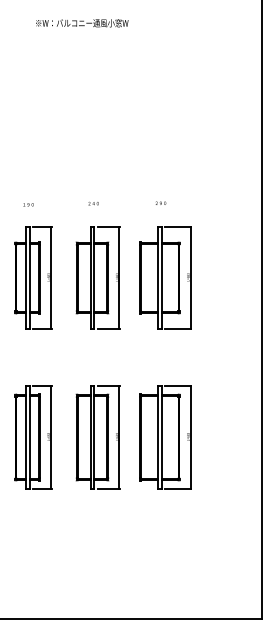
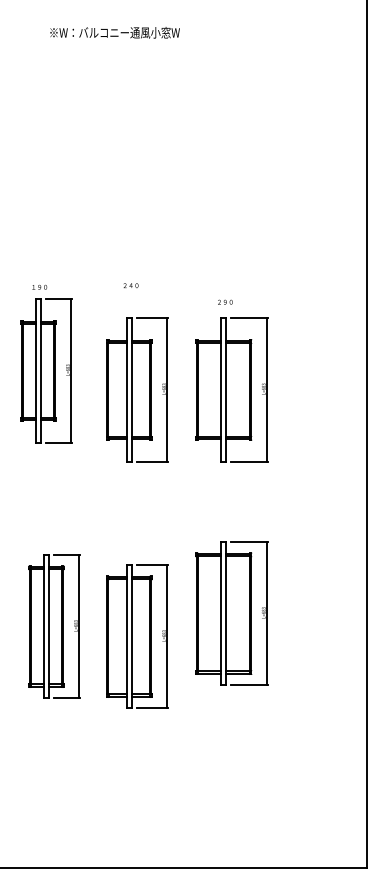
text: (161, 202) -> (225, 301), moved
part: (33, 277) -> (46, 370), moved
part: (33, 437) -> (54, 626), moved
part: (98, 437) -> (137, 636), moved

